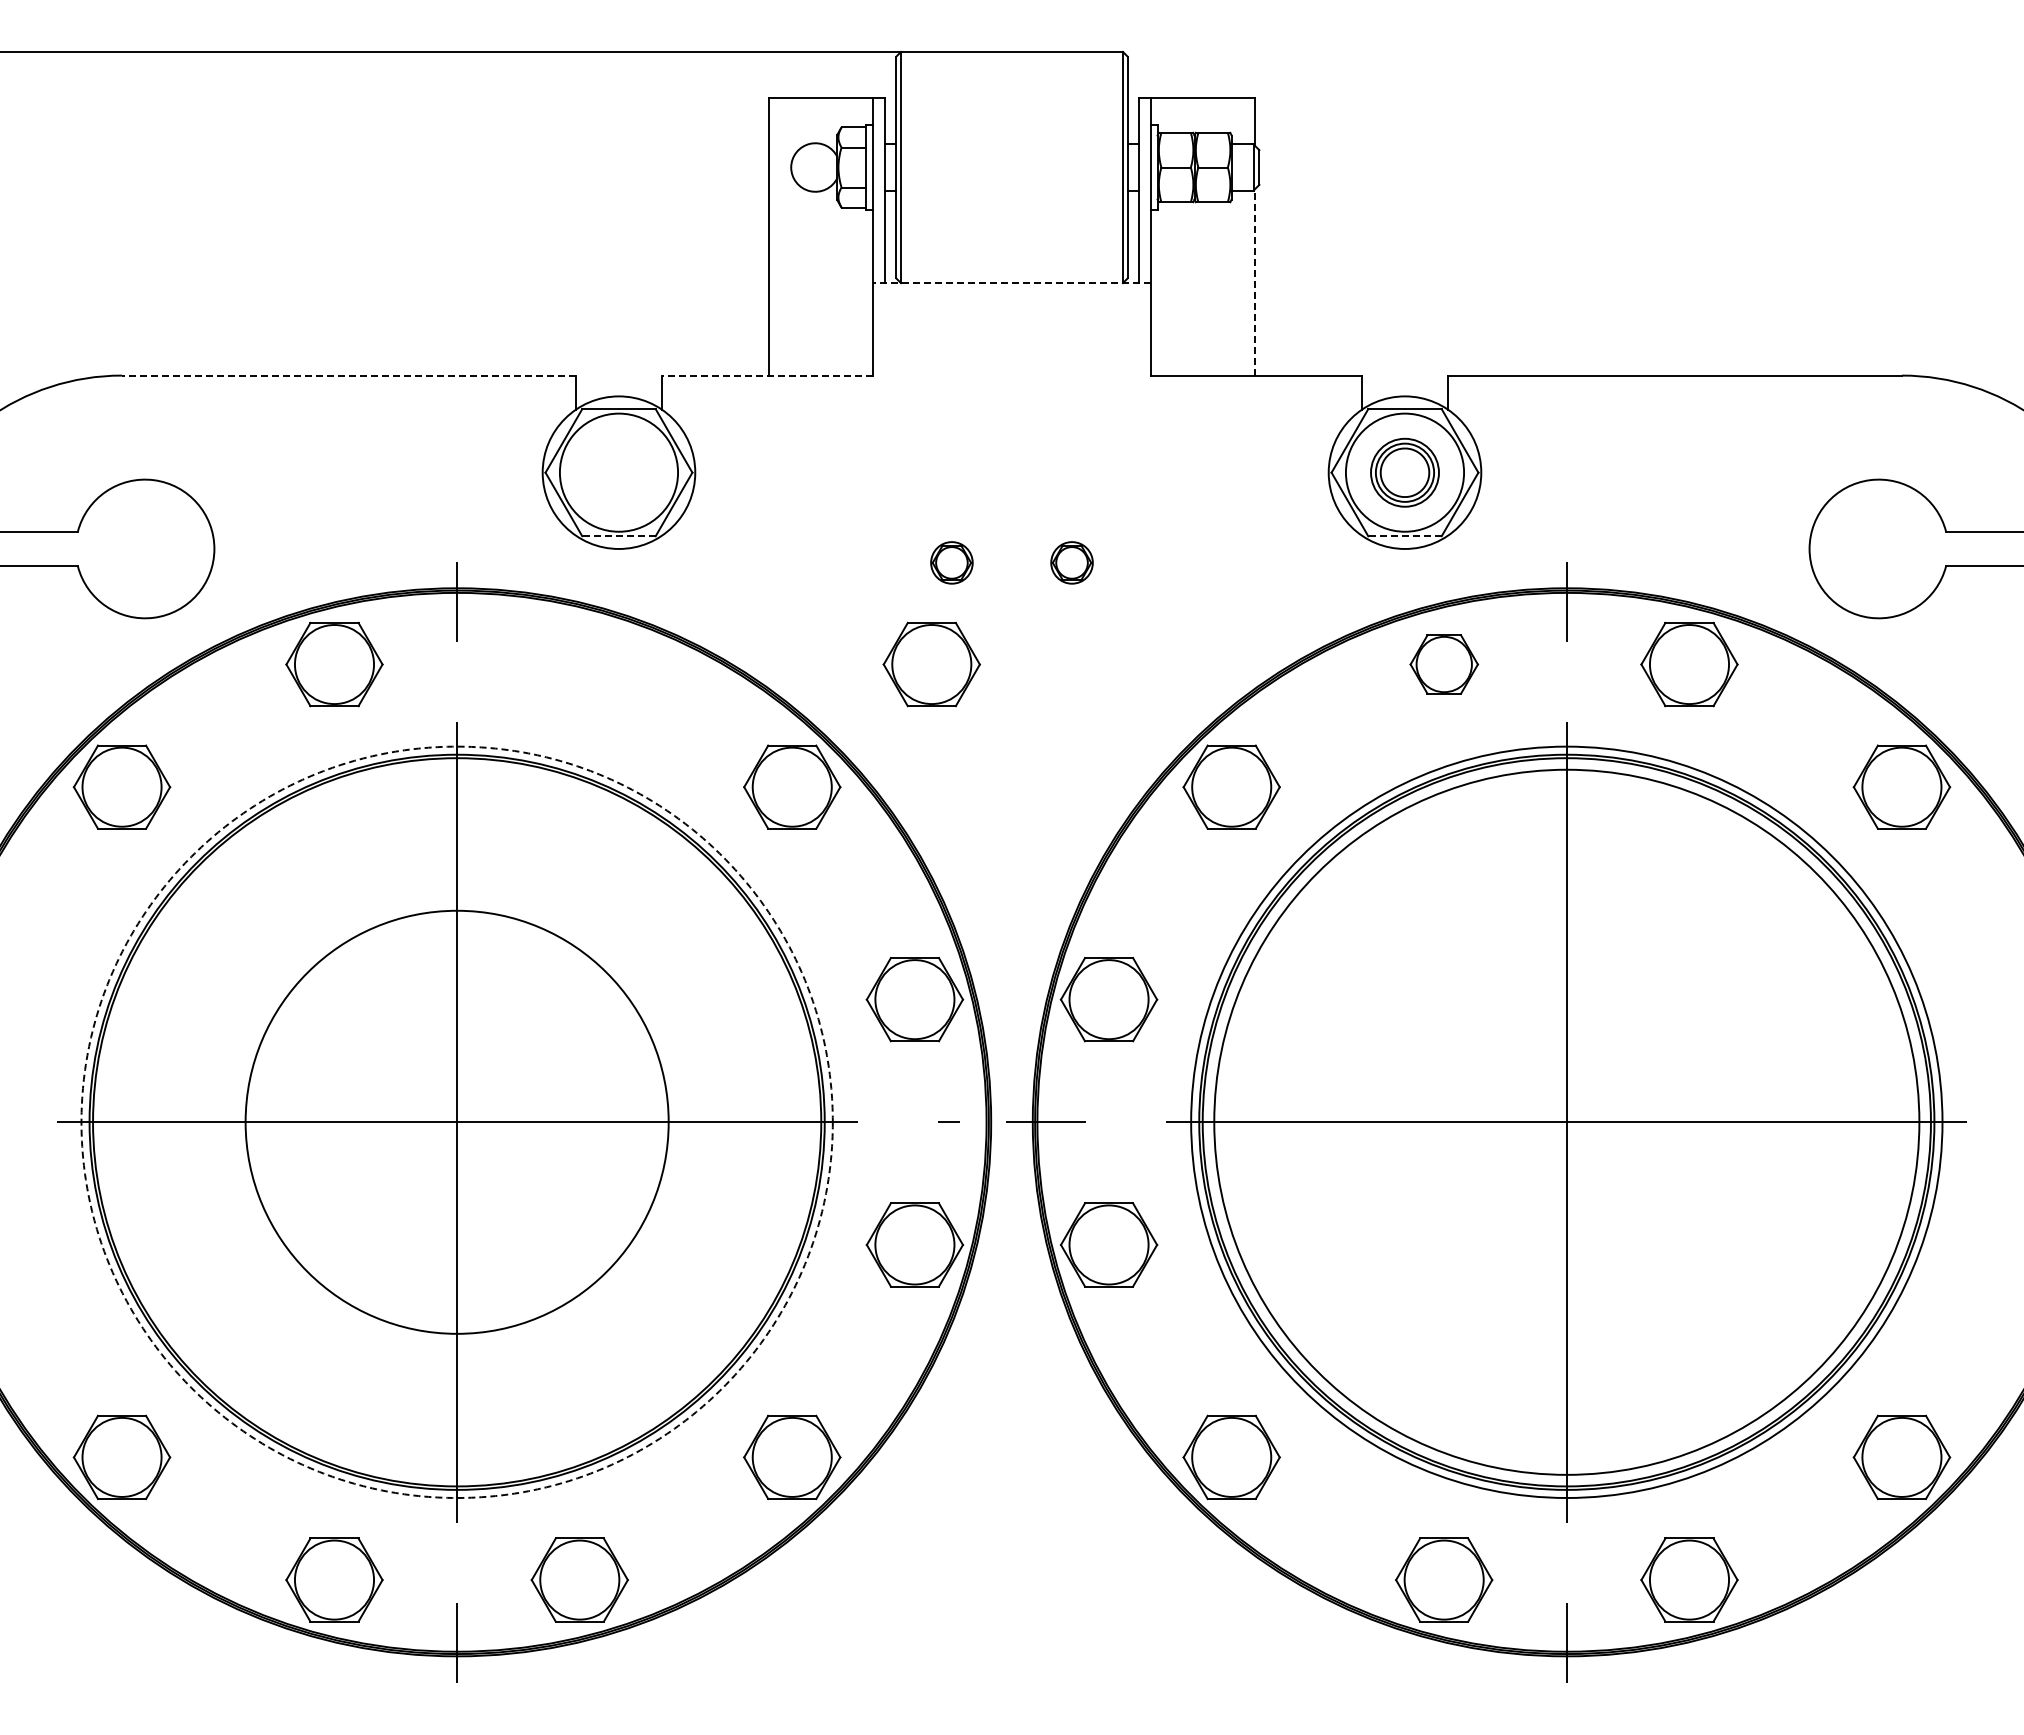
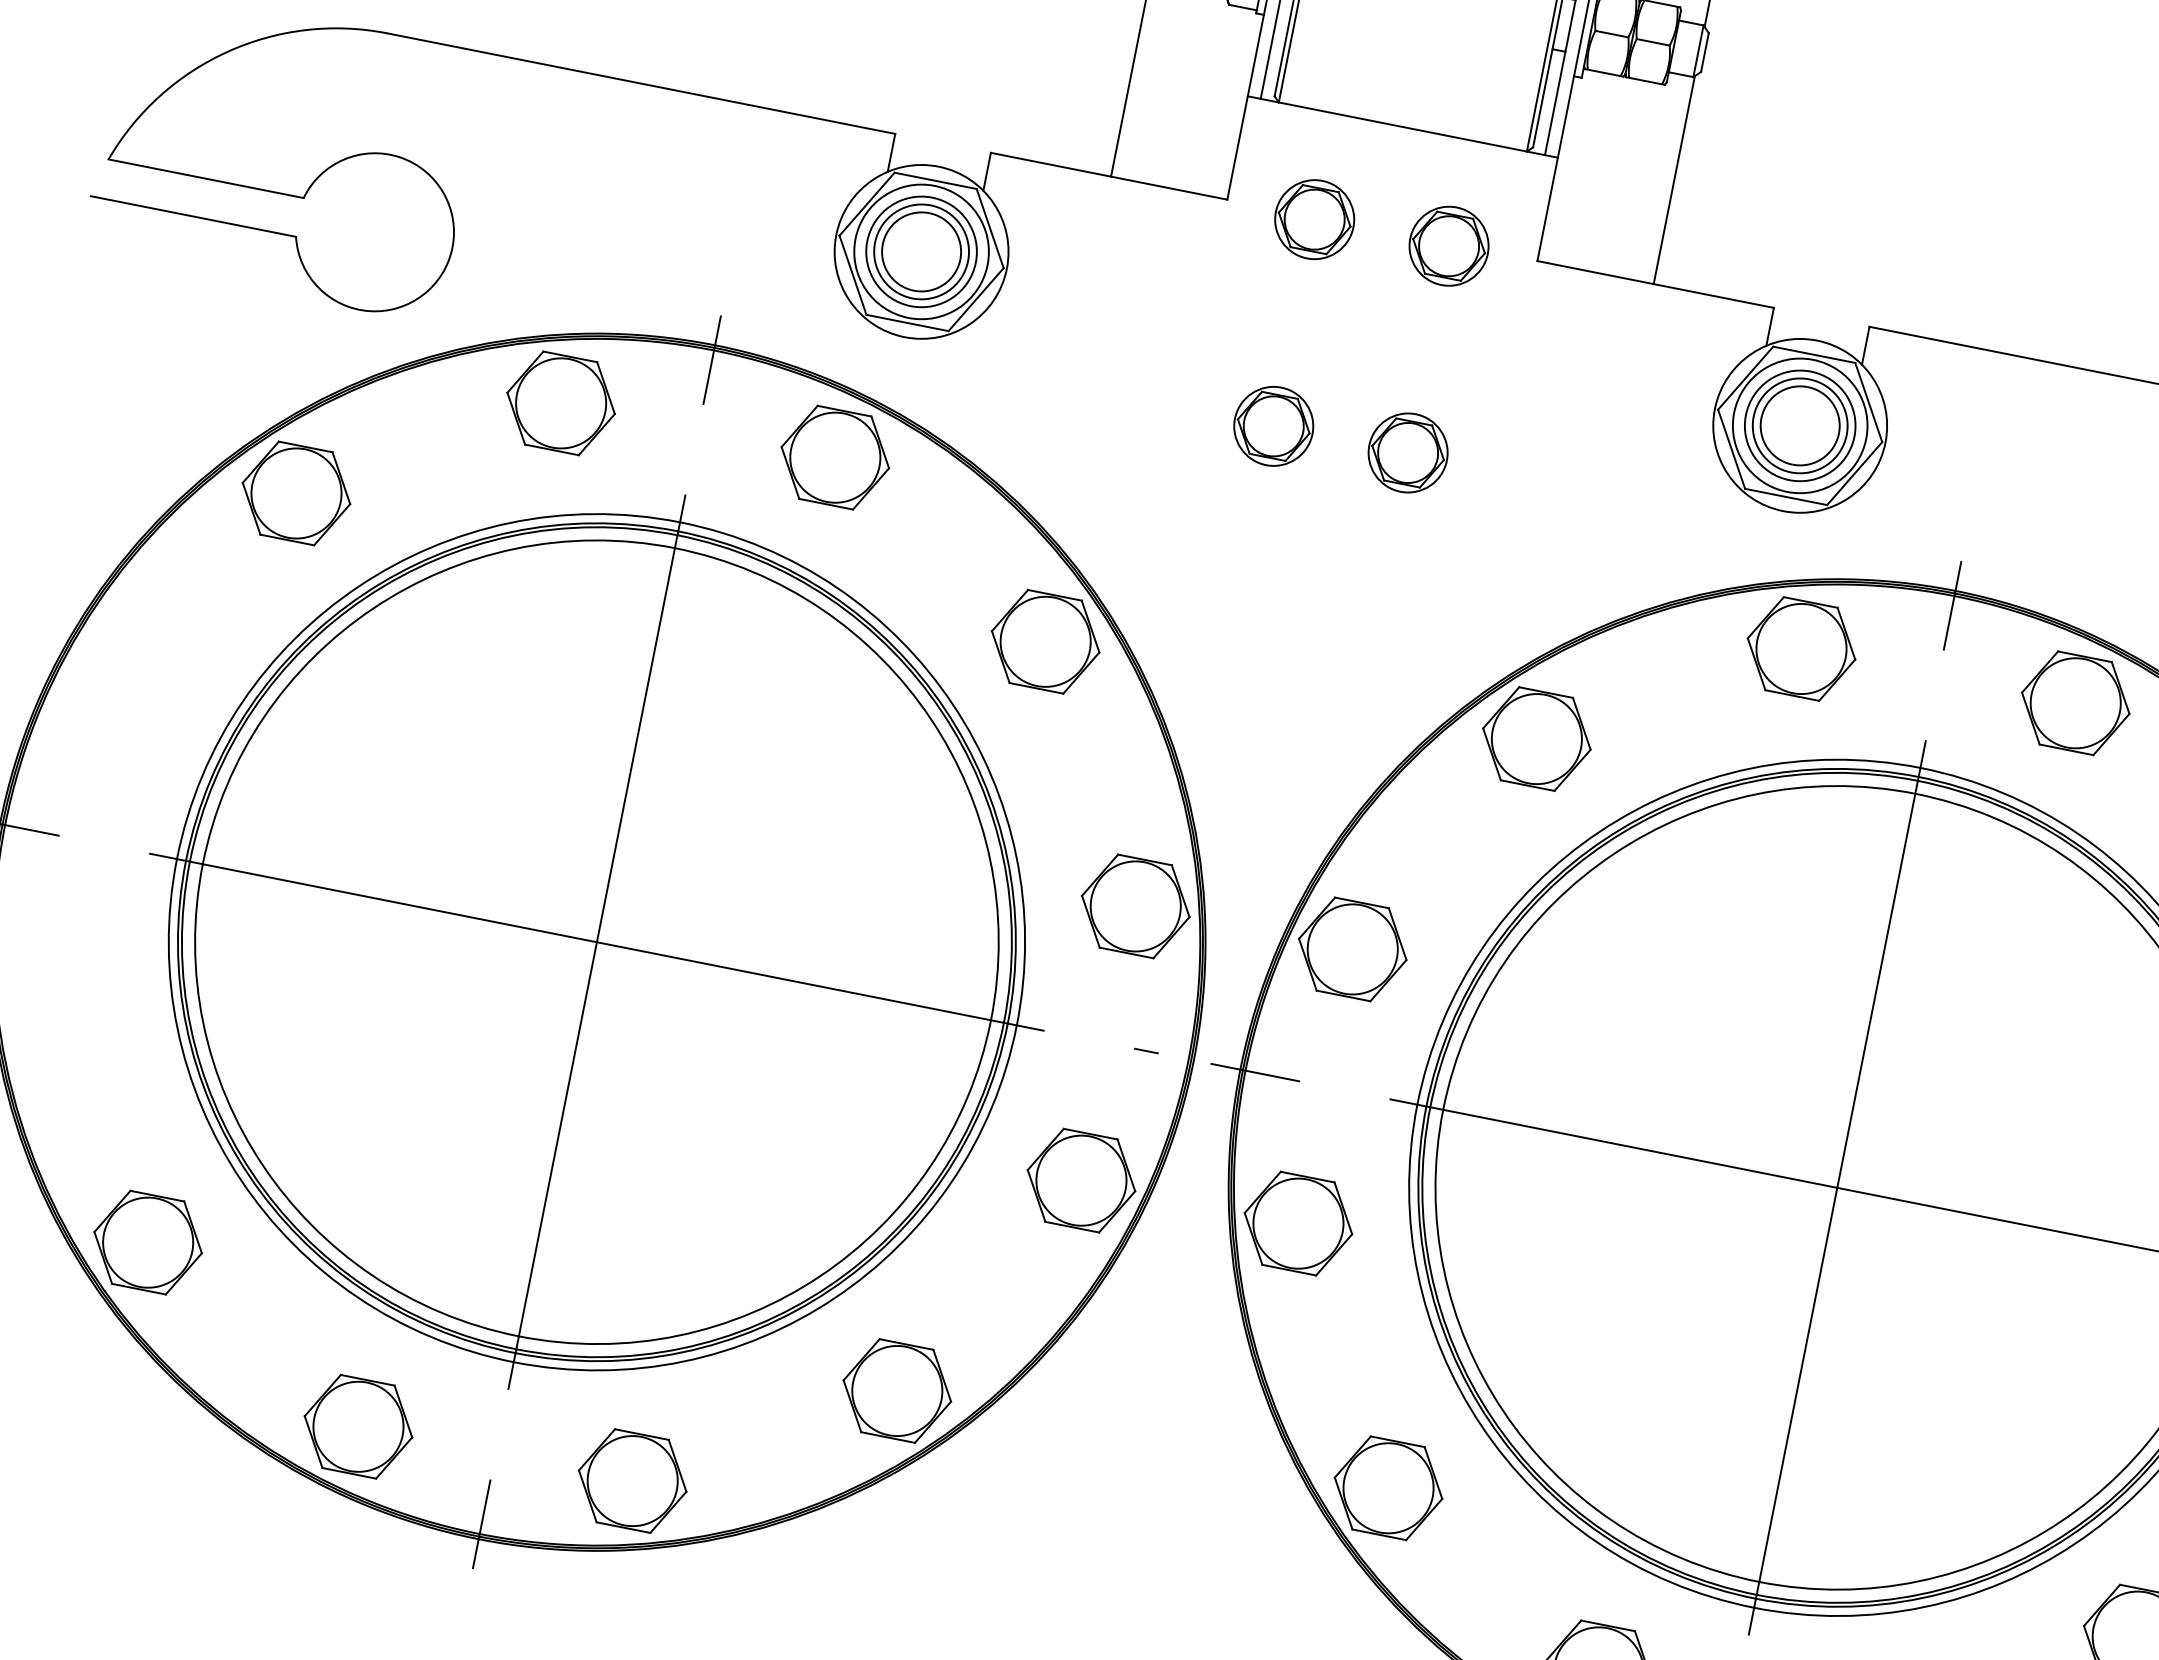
line: (1254, 282) -> (1674, 179), dashed -> solid
line: (1011, 283) -> (1402, 127), dashed -> solid
line: (348, 375) -> (640, 83), dashed -> solid
line: (767, 375) -> (1109, 176), dashed -> solid
part: (951, 377) -> (1314, 219), added
part: (1071, 377) -> (1448, 245), added
part: (618, 472) -> (921, 251), added
part: (1404, 472) -> (1799, 425), size x1.43
line: (618, 536) -> (906, 323), dashed -> solid
line: (1405, 536) -> (1786, 497), dashed -> solid
part: (951, 562) -> (1273, 425), size x1.67
part: (1071, 562) -> (1407, 452), size x1.67
part: (931, 664) -> (835, 457), moved
part: (1444, 664) -> (1801, 649), size x1.43
circle: (456, 1121) -> (596, 941), dashed -> solid
circle: (456, 1121) -> (596, 941), size x1.67

